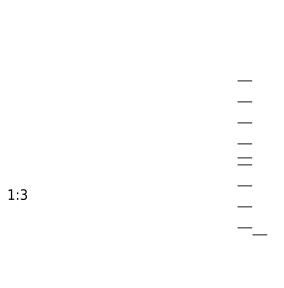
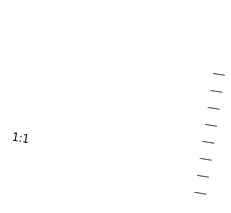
line: (244, 157) -> (208, 136), removed
text: (23, 194) -> (25, 138), 1:3 -> 1:1
line: (259, 234) -> (211, 200), removed

